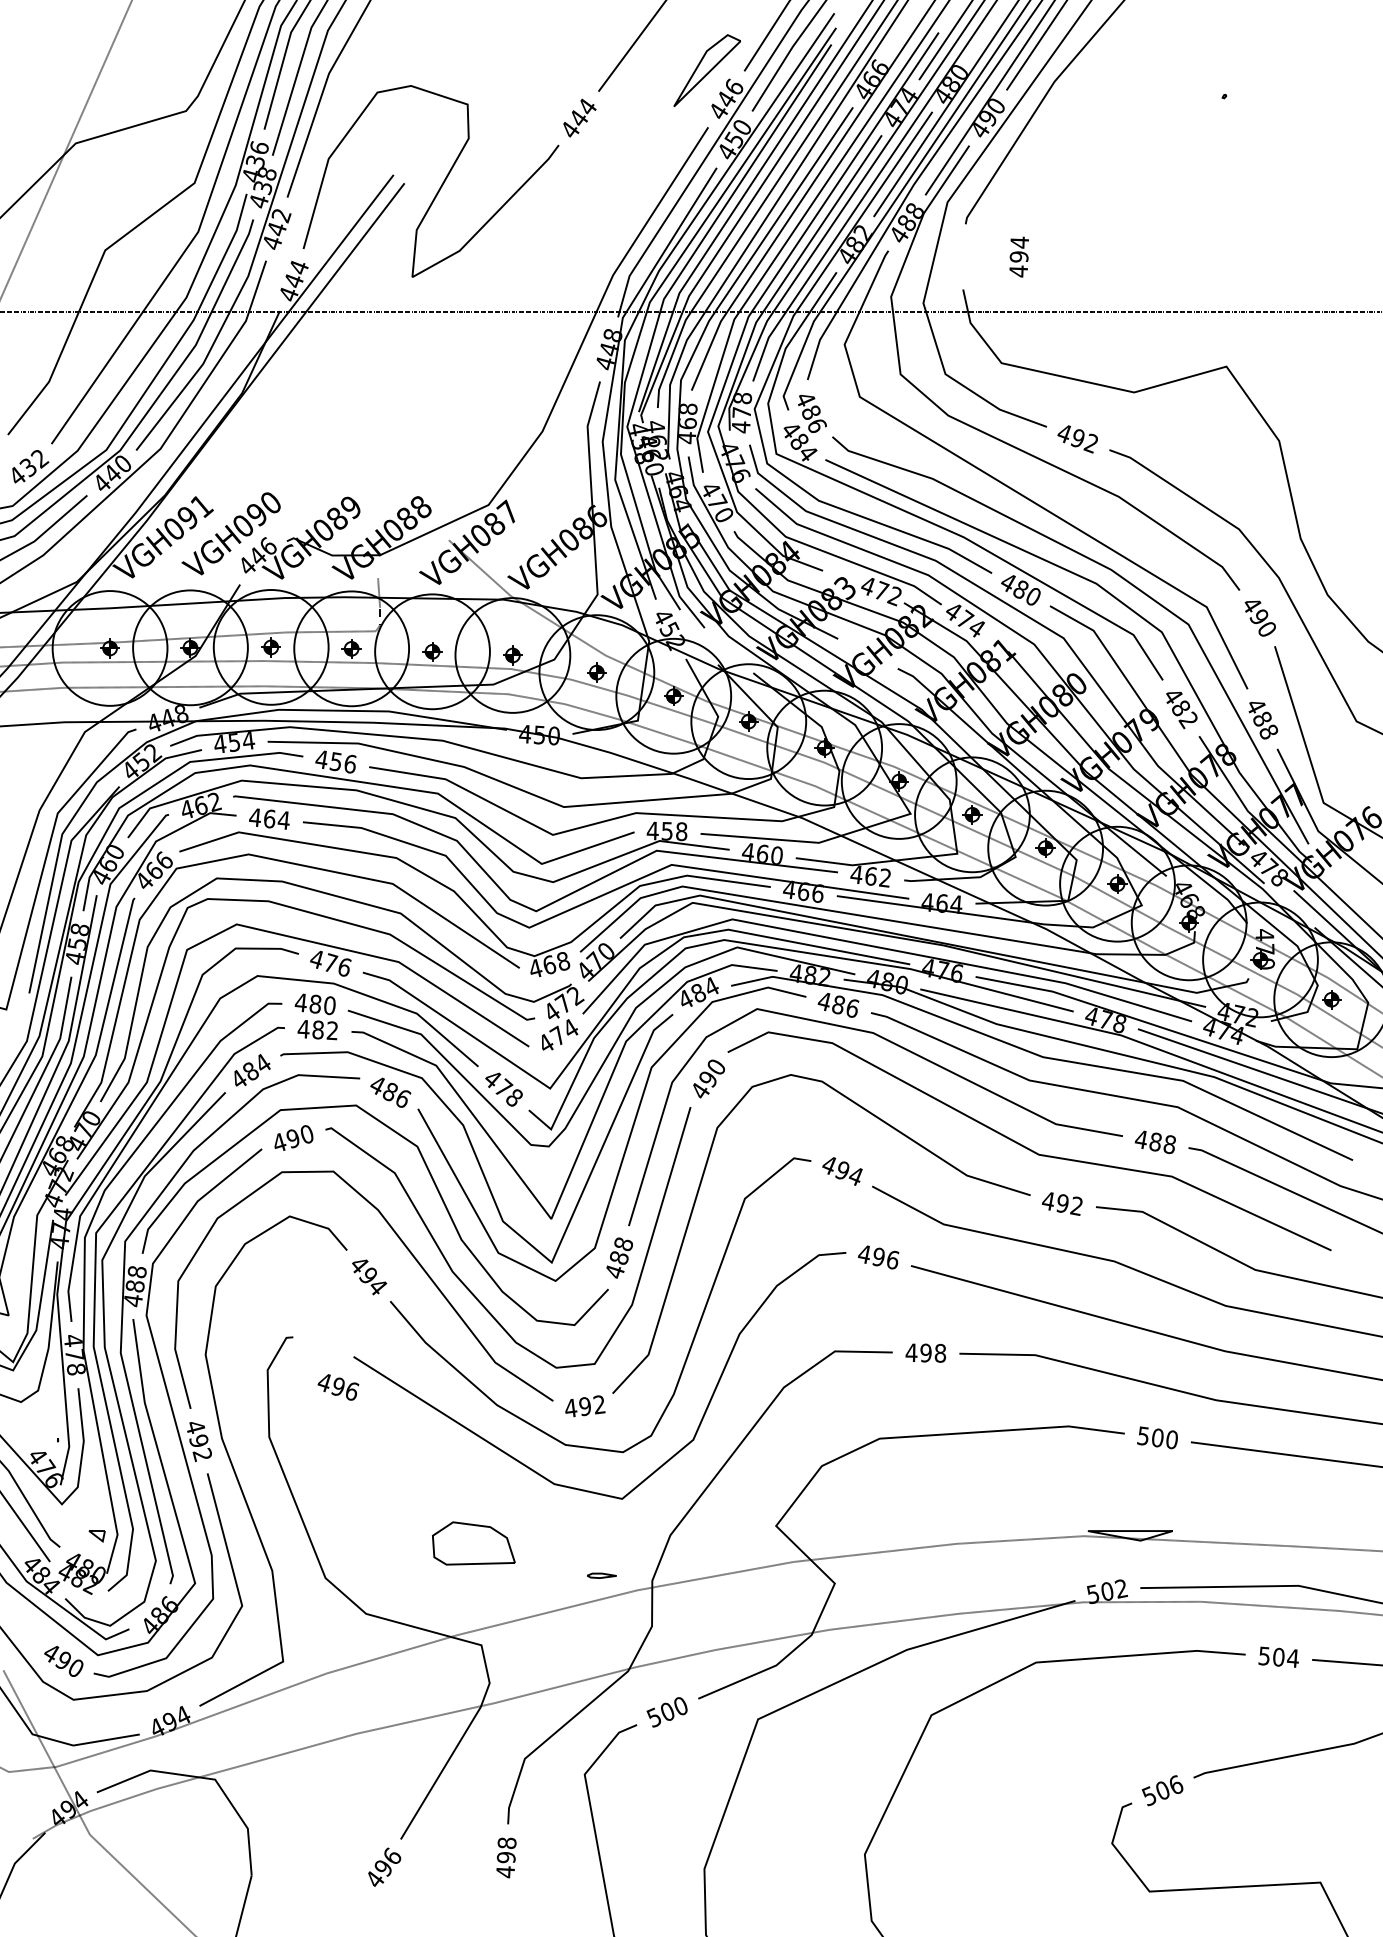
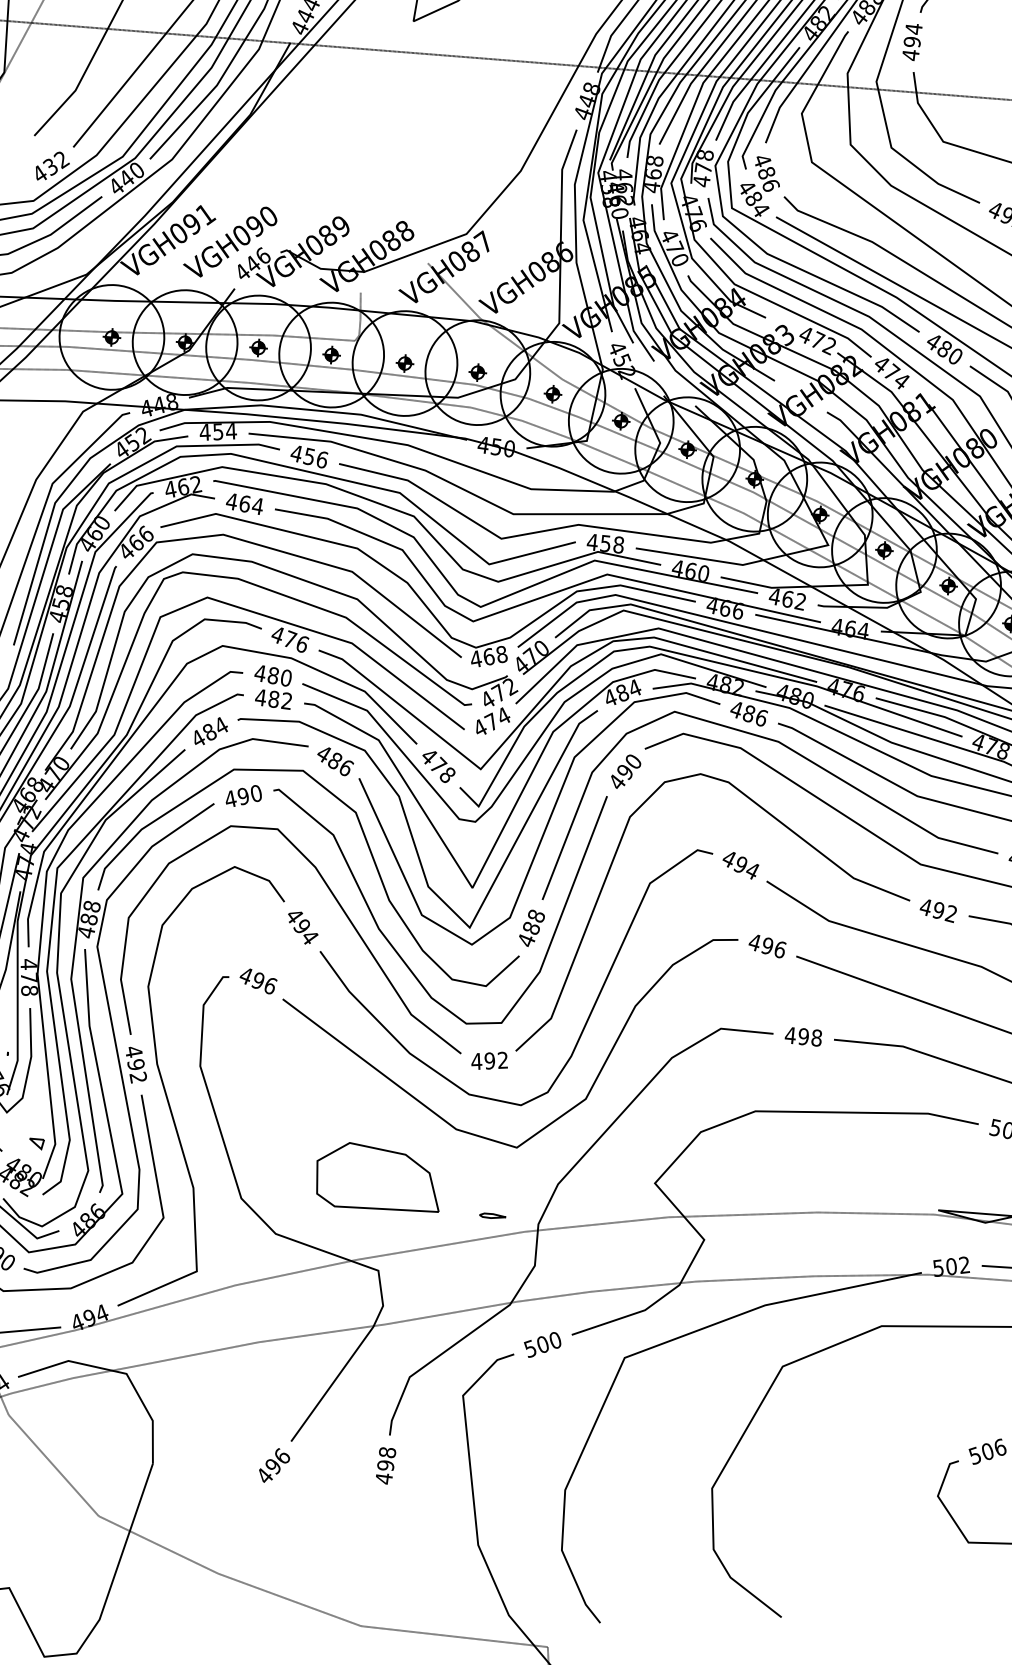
text: (1018, 256) -> (911, 41), moved
text: (338, 1387) -> (258, 981), moved
part: (473, 1543) -> (378, 1177), size x1.67

